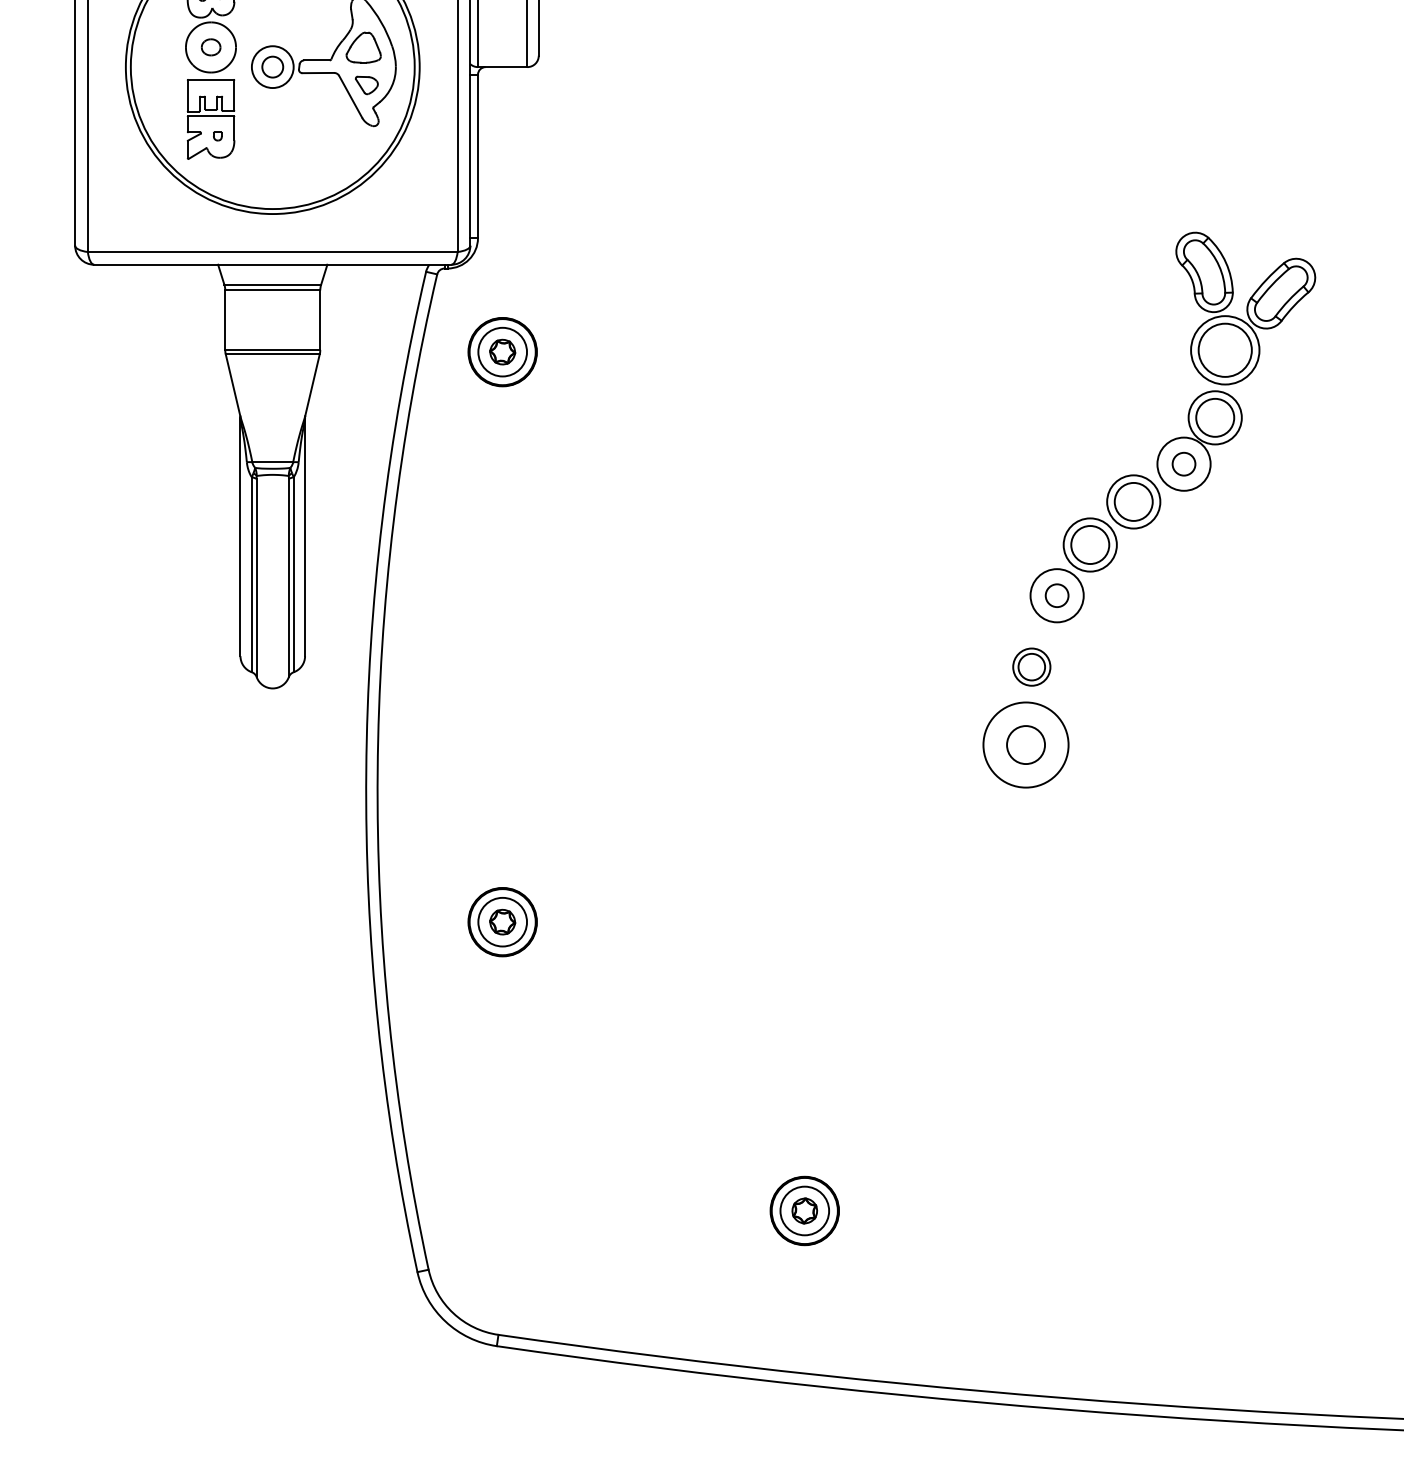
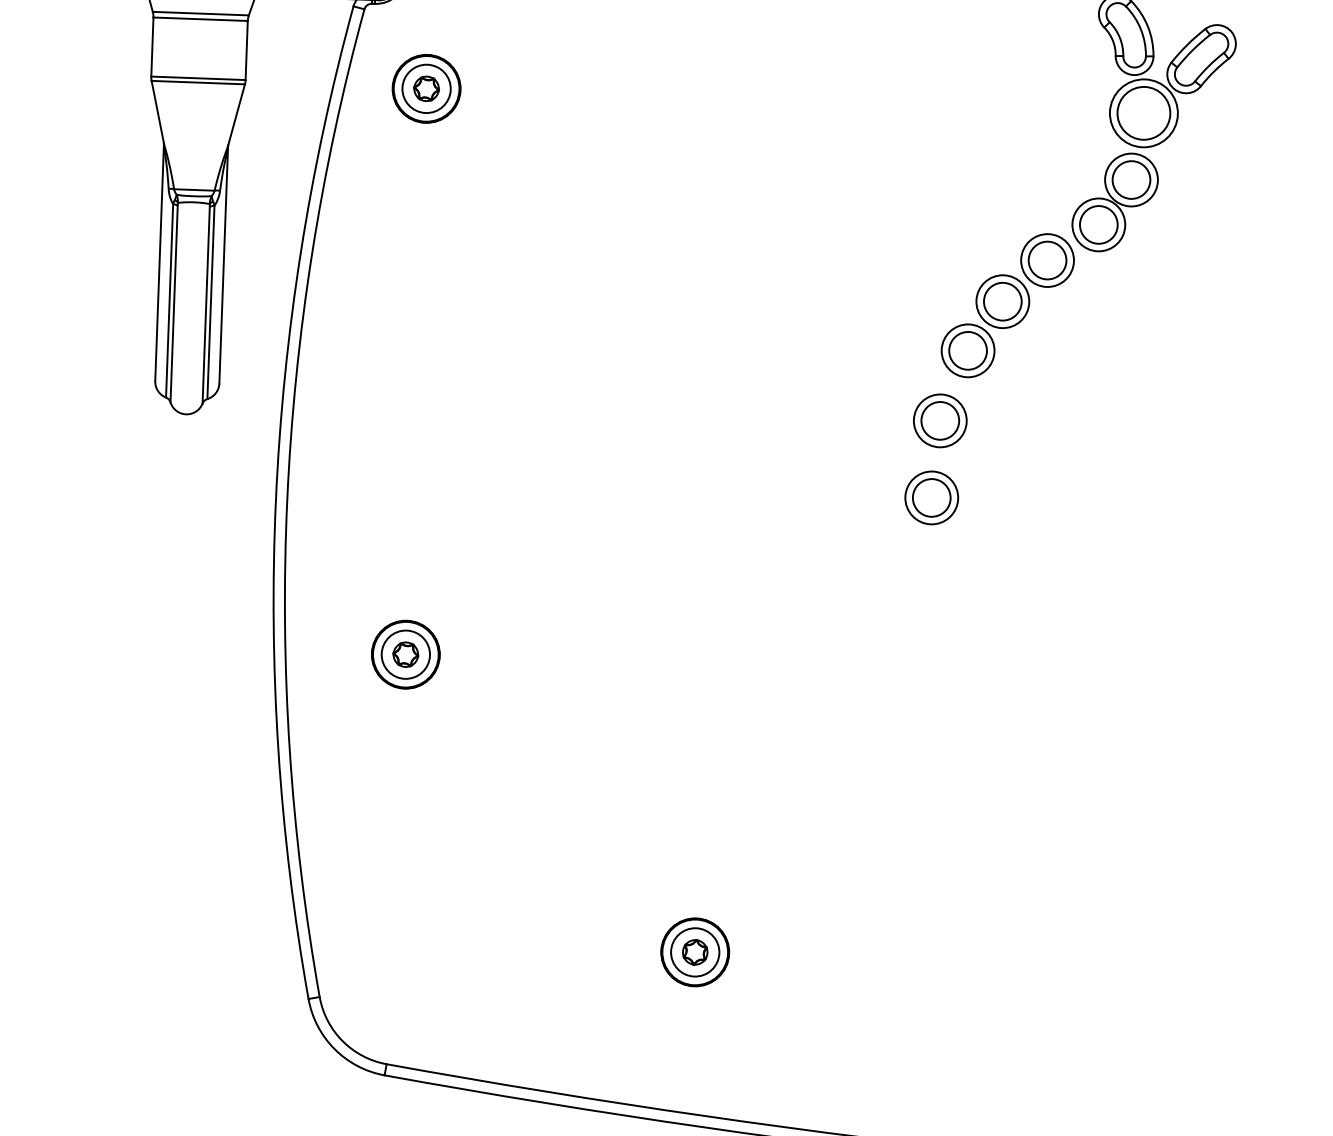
circle: (1184, 464) -> (1099, 225), size x1.67
circle: (1057, 595) -> (968, 350), size x1.67
part: (1031, 666) -> (940, 420), size x1.43
circle: (1025, 744) -> (931, 497), size x0.62

